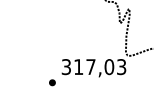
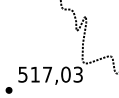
text: (66, 66) -> (23, 74), 317,03 -> 517,03

